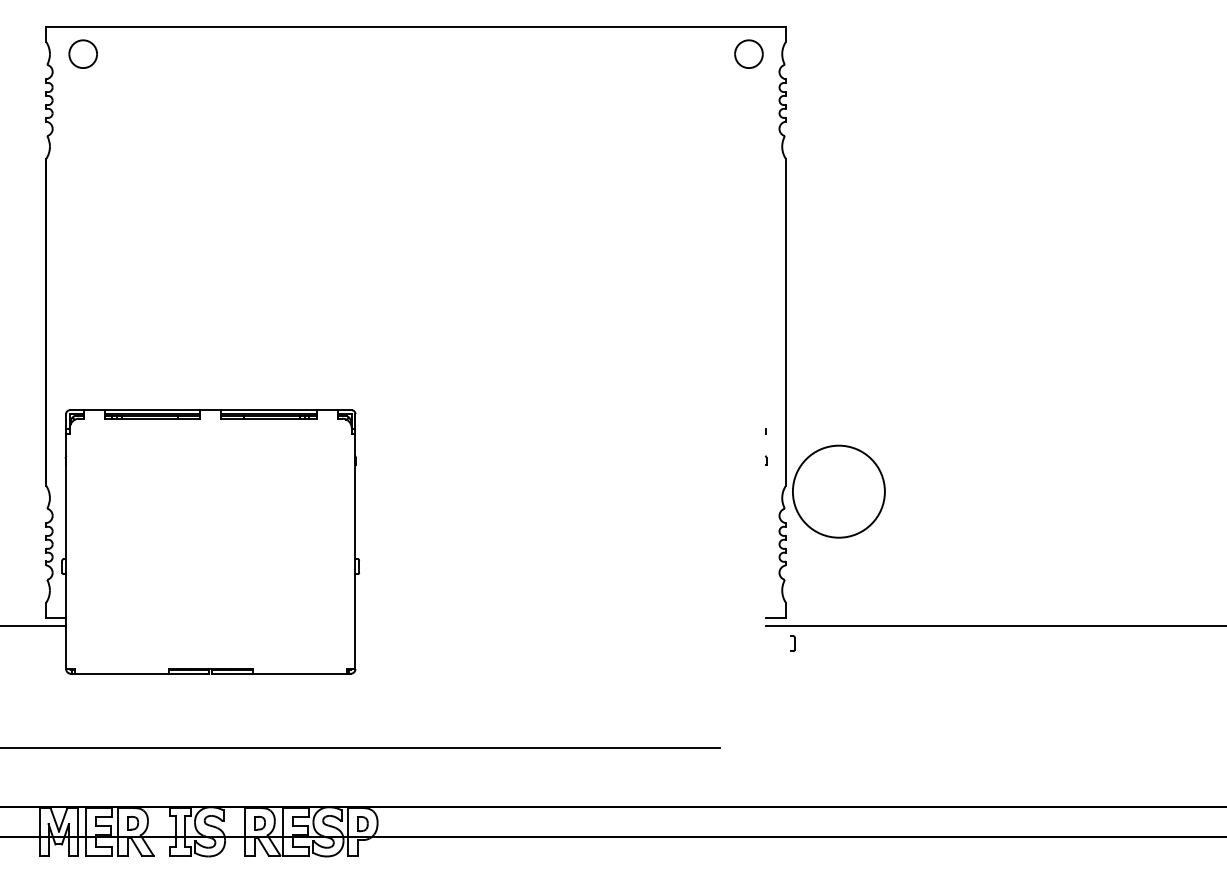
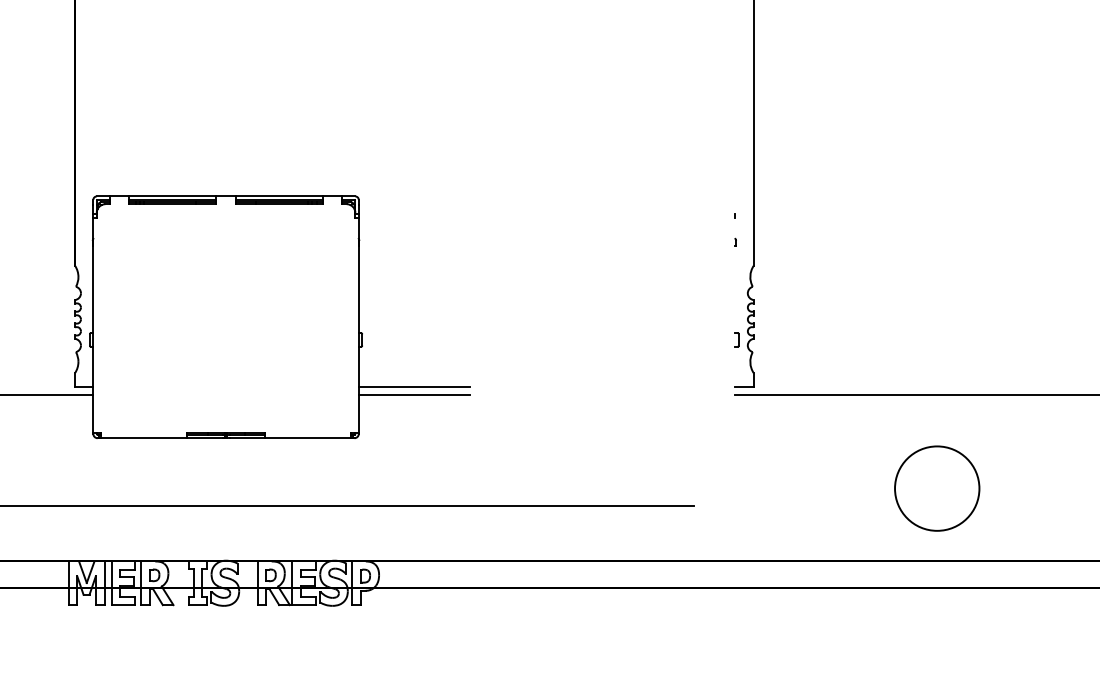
circle: (838, 491) -> (936, 488), moved
line: (415, 618) -> (413, 387), added
line: (415, 626) -> (413, 394), added
part: (792, 643) -> (736, 339), moved

